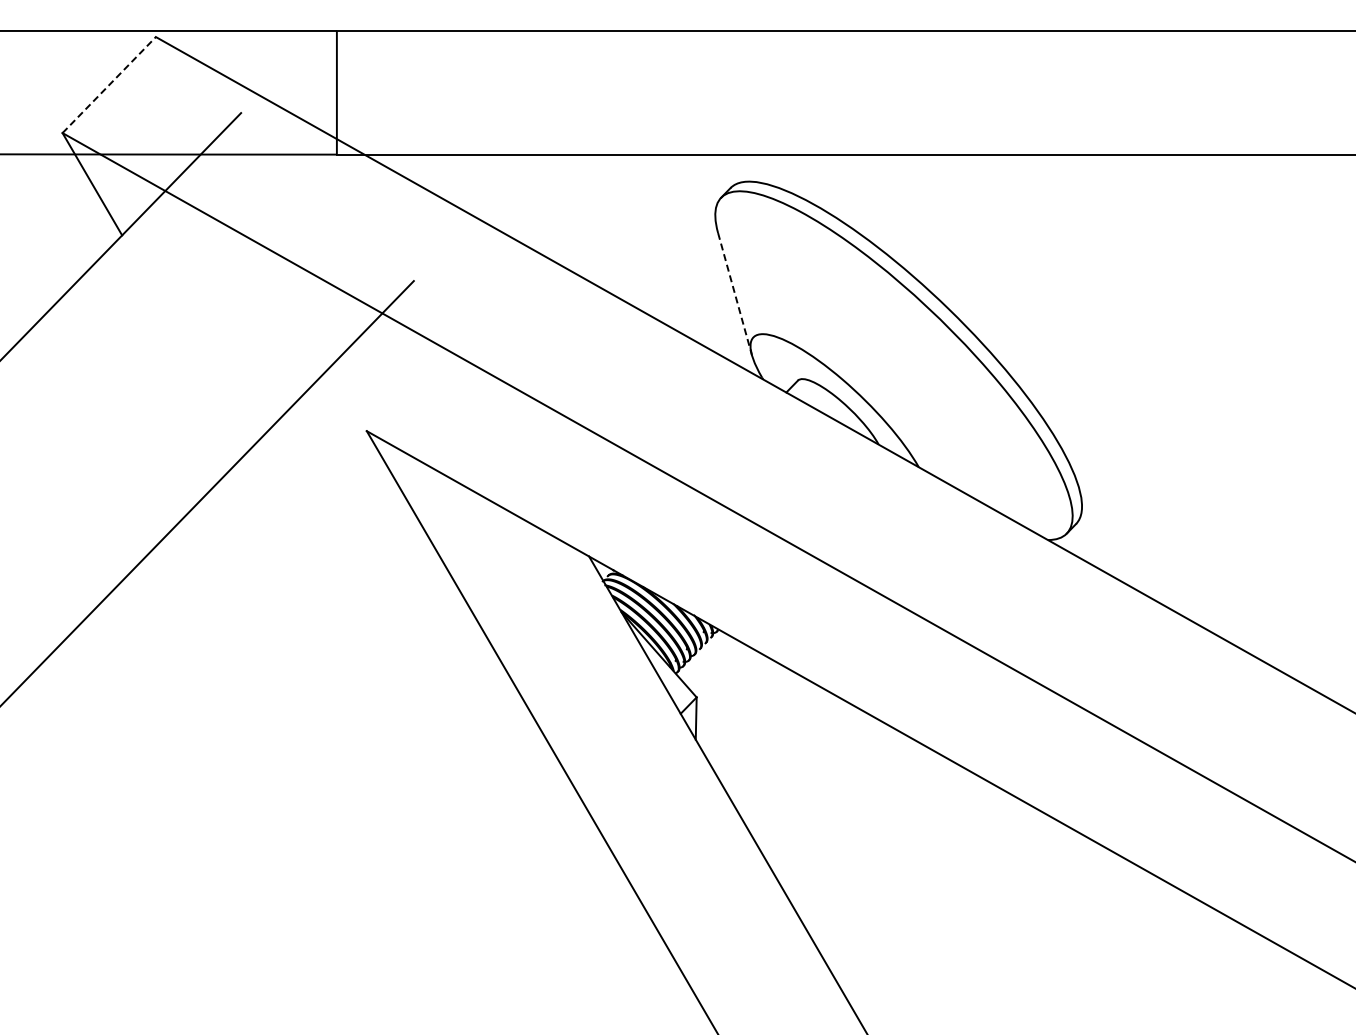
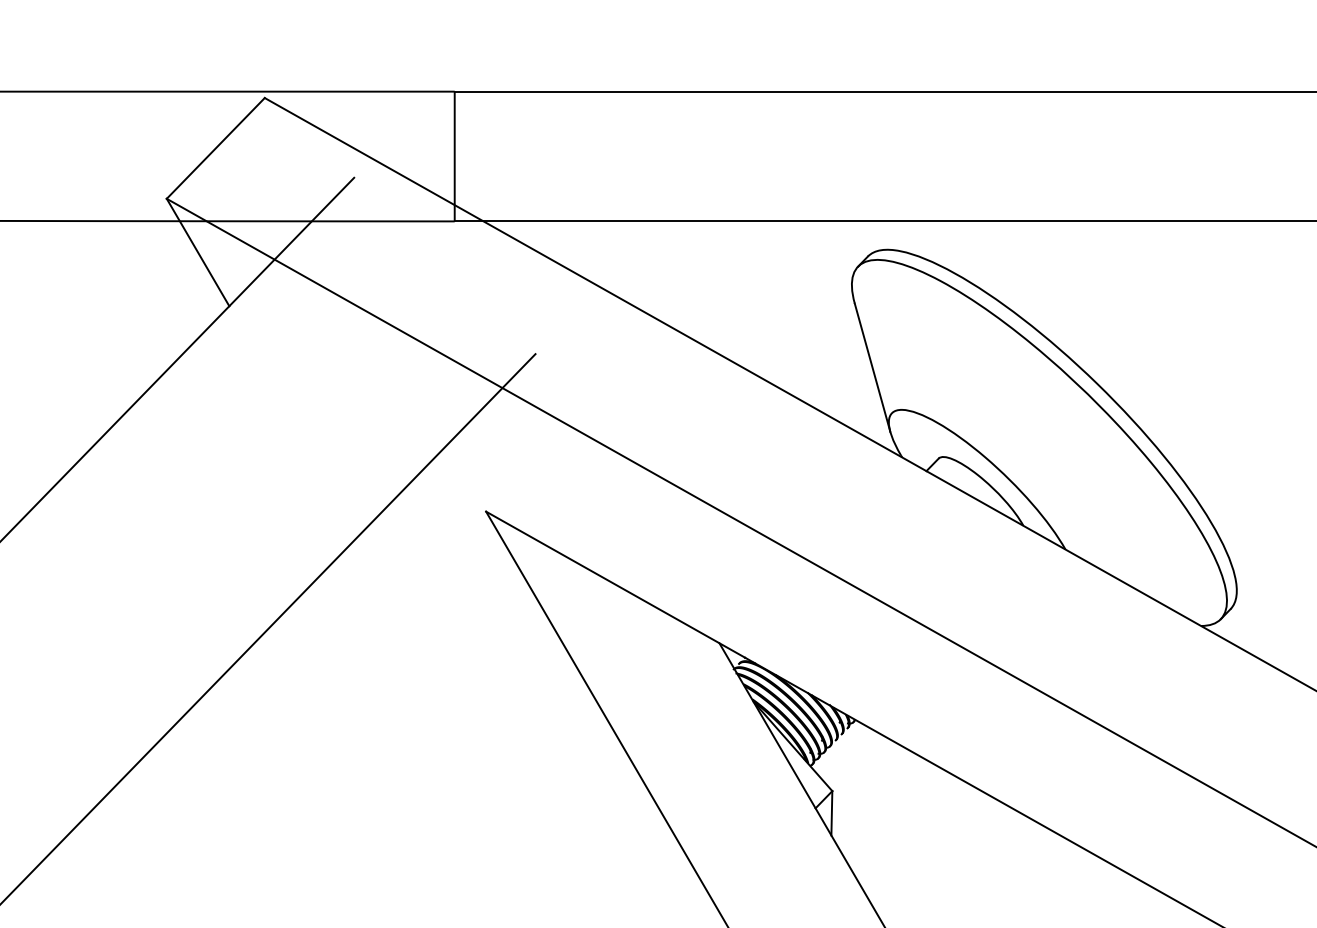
line: (109, 85) -> (216, 148), dashed -> solid
line: (735, 294) -> (873, 368), dashed -> solid

